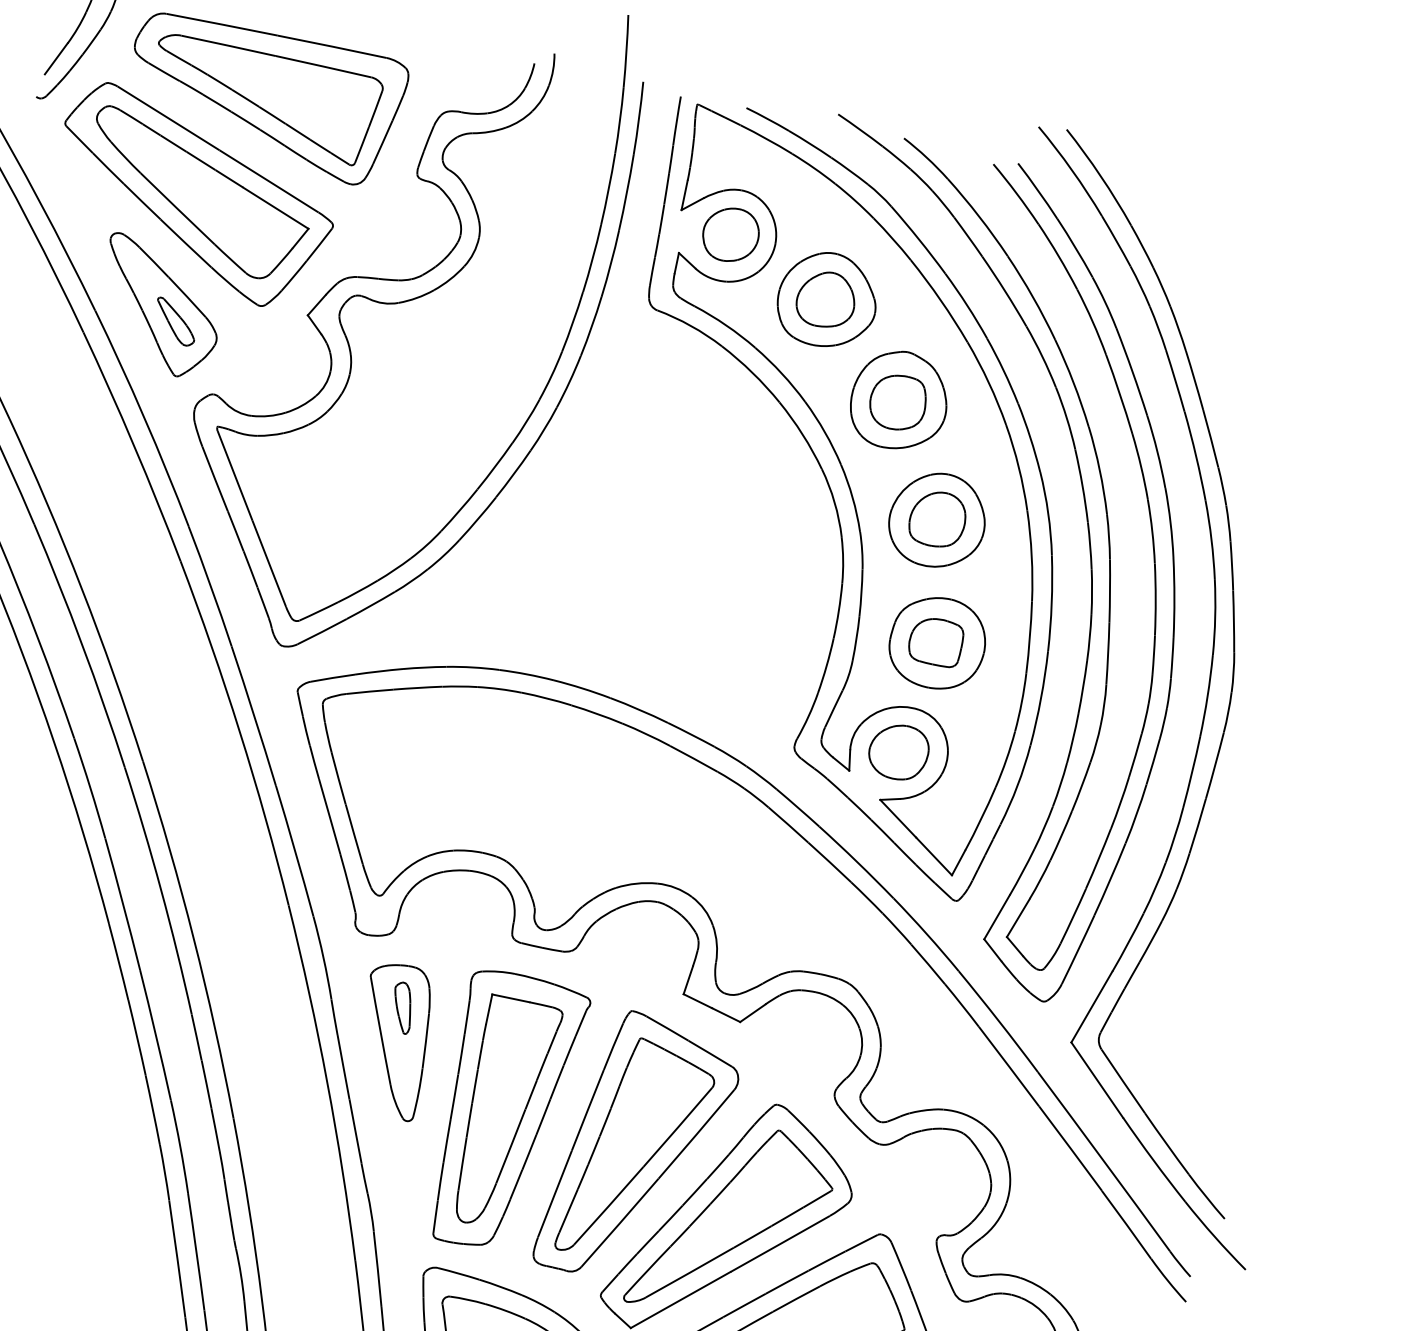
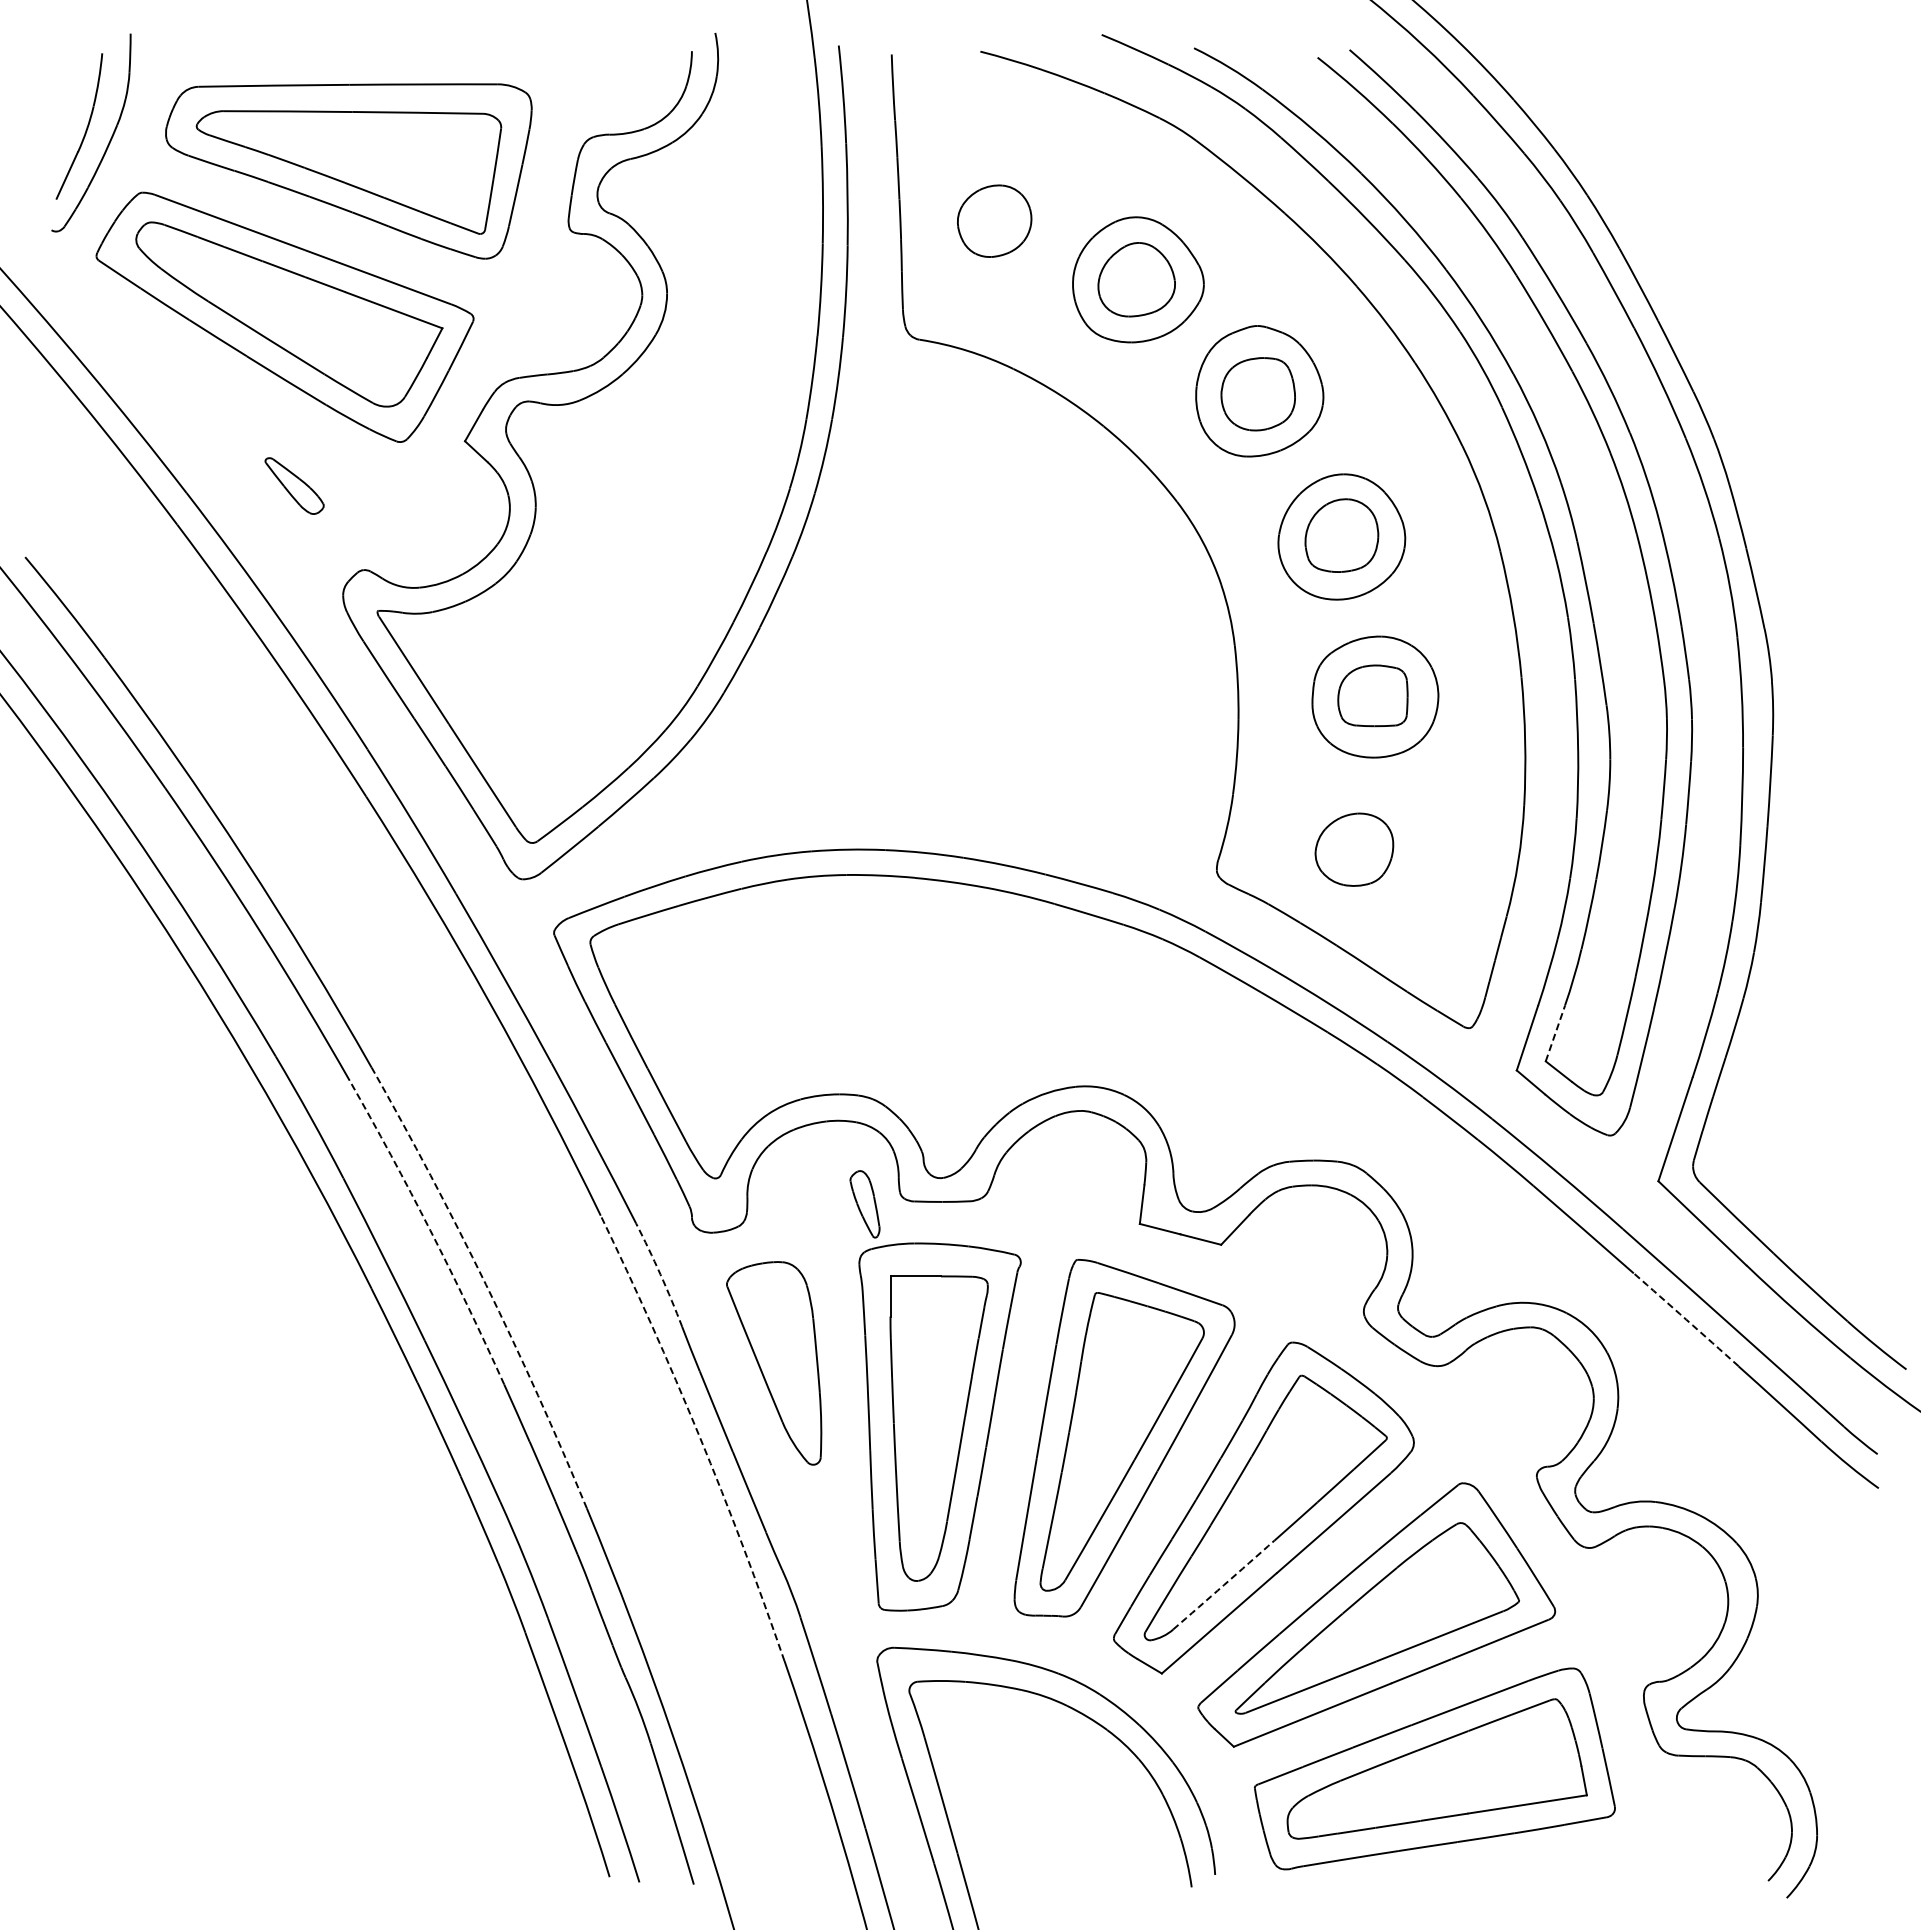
part: (159, 306) -> (269, 470), removed
part: (848, 488) -> (1217, 519), removed
arc: (161, 890) -> (430, 1230), solid -> dashed
line: (1018, 918) -> (1555, 1033), solid -> dashed
arc: (194, 938) -> (486, 1284), solid -> dashed
arc: (323, 957) -> (660, 1274), solid -> dashed
part: (402, 1007) -> (864, 1204), moved
arc: (327, 1082) -> (699, 1435), solid -> dashed
arc: (1070, 1148) -> (1686, 1319), solid -> dashed
arc: (689, 1272) -> (1223, 1585), solid -> dashed

